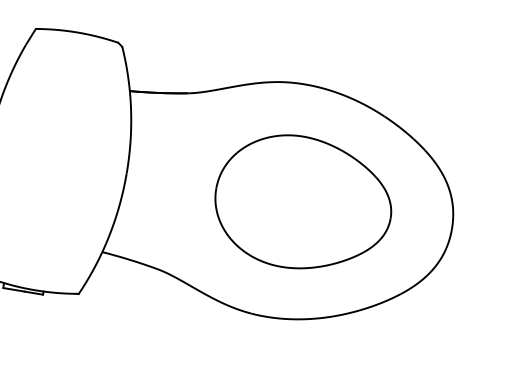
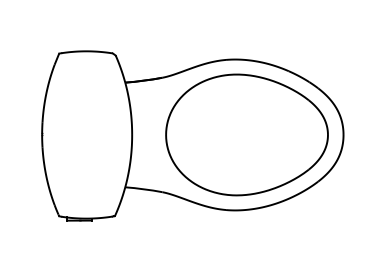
part: (302, 202) -> (246, 134), size x1.43

